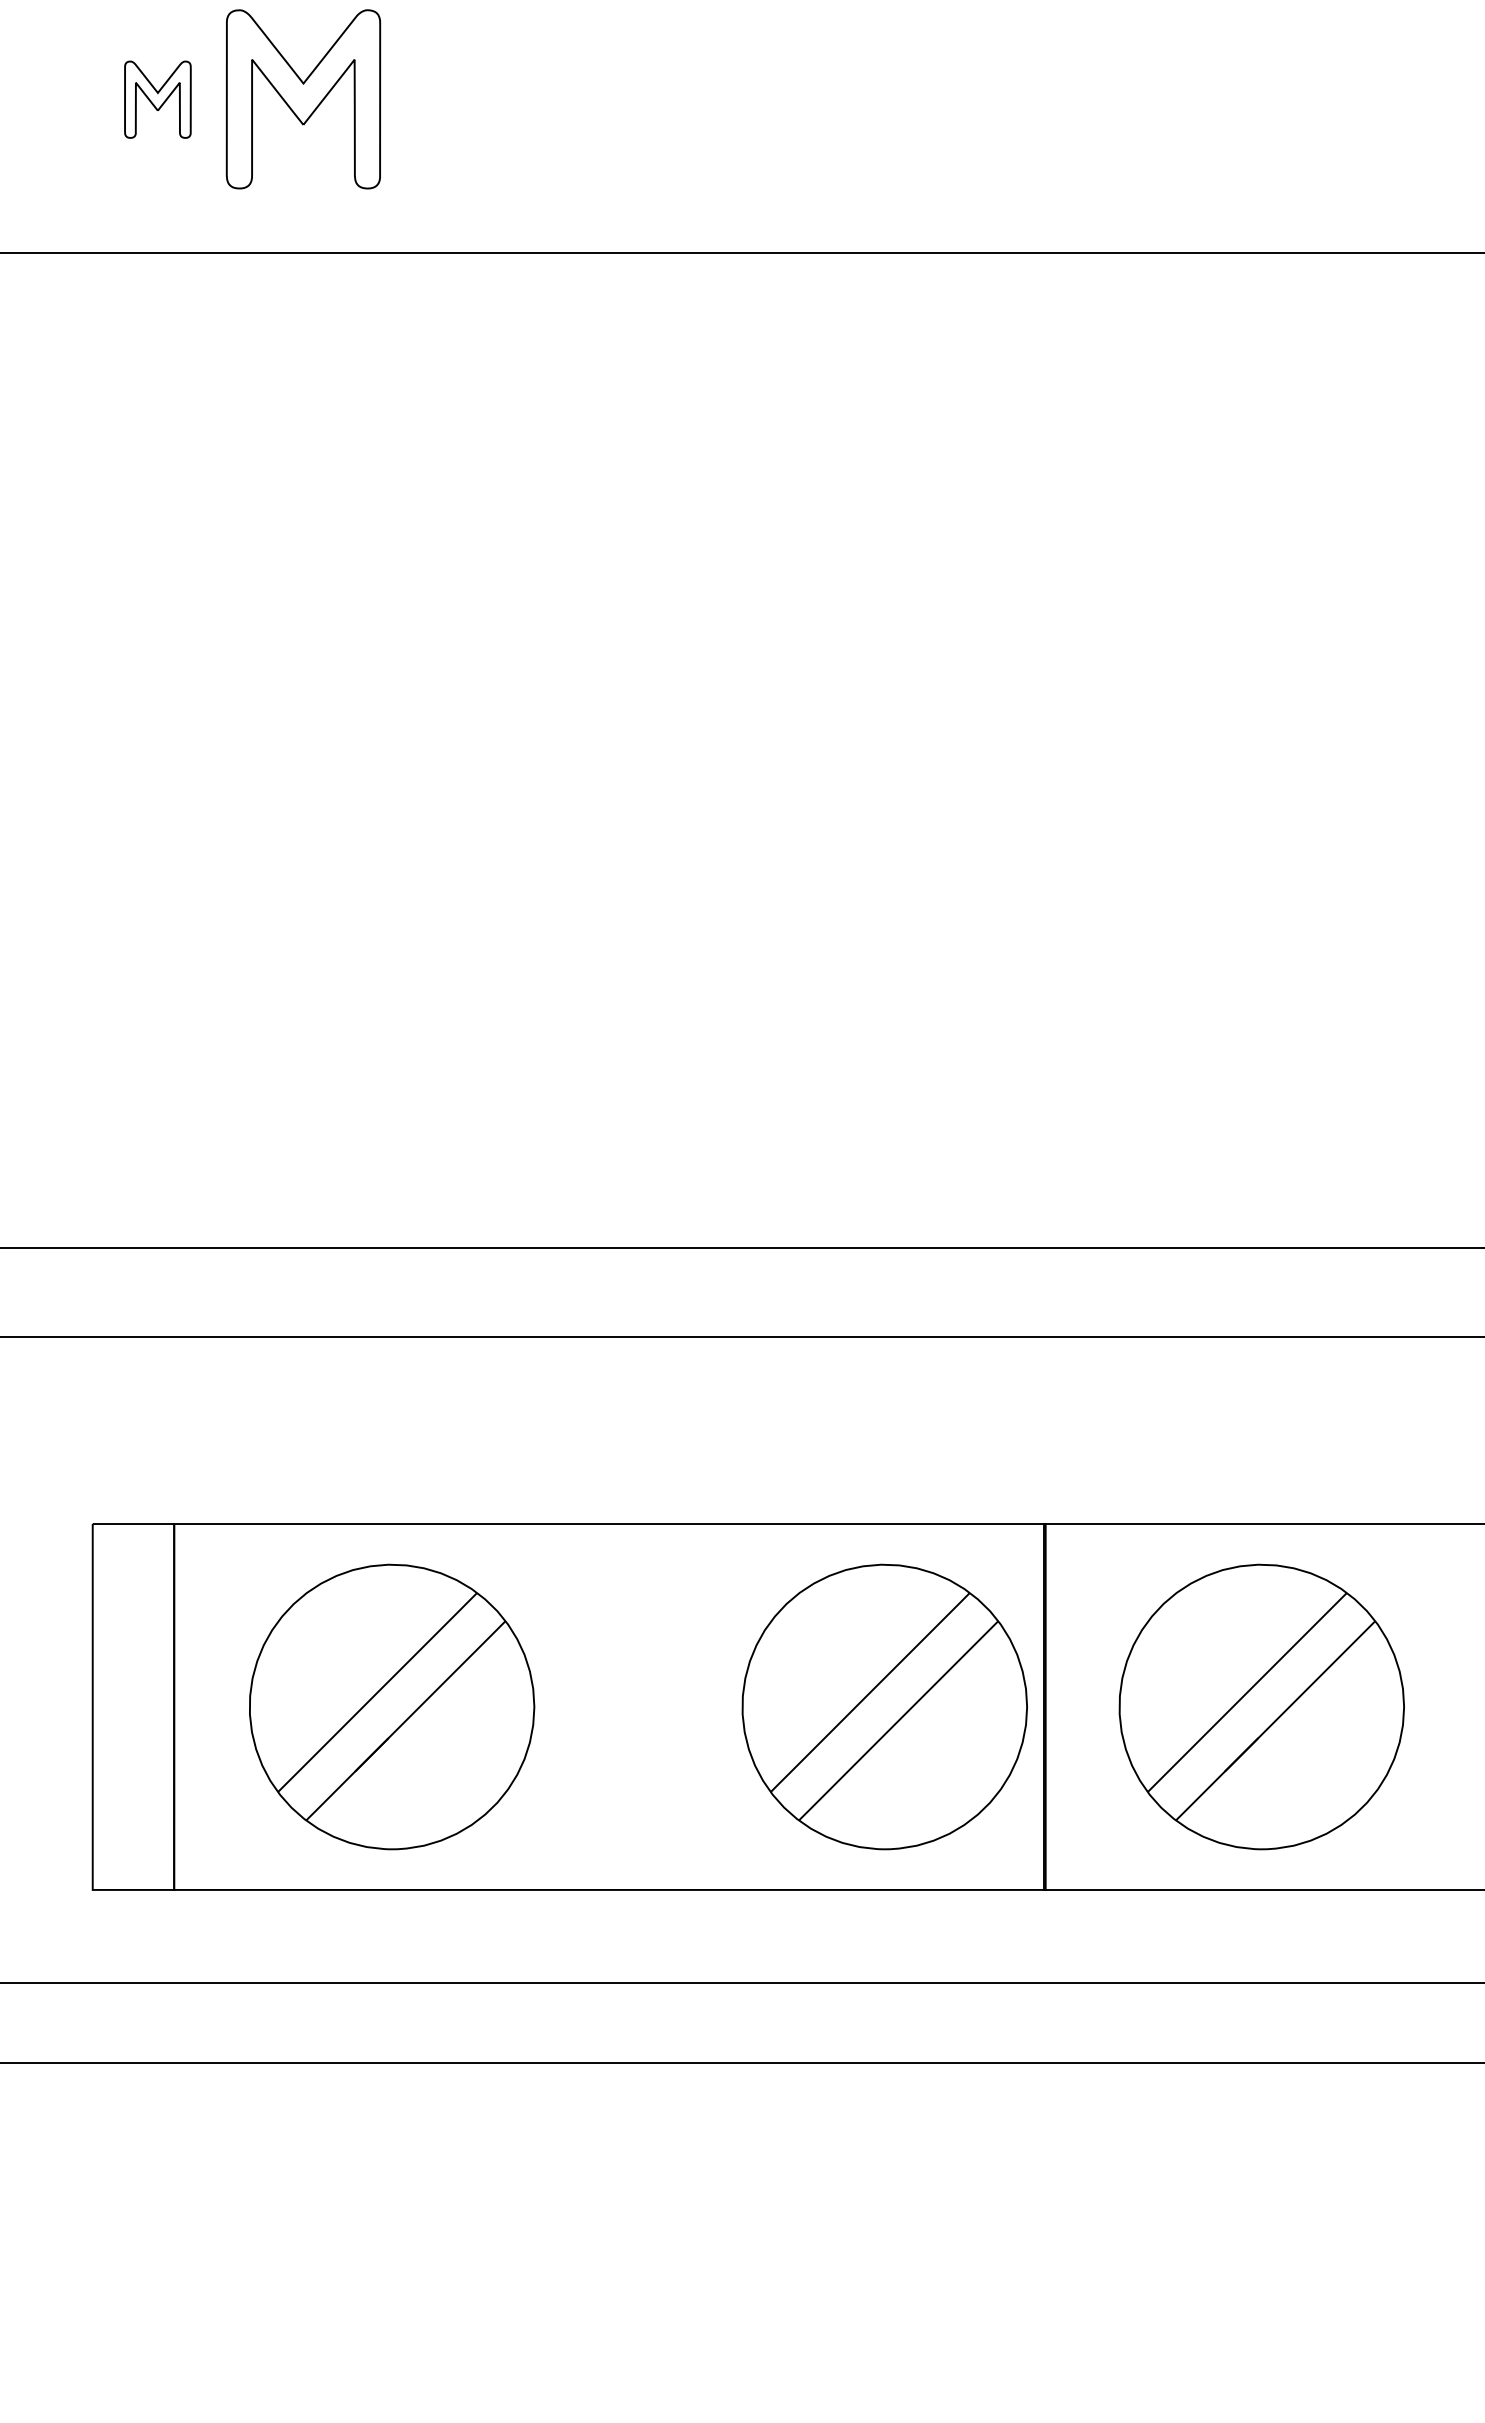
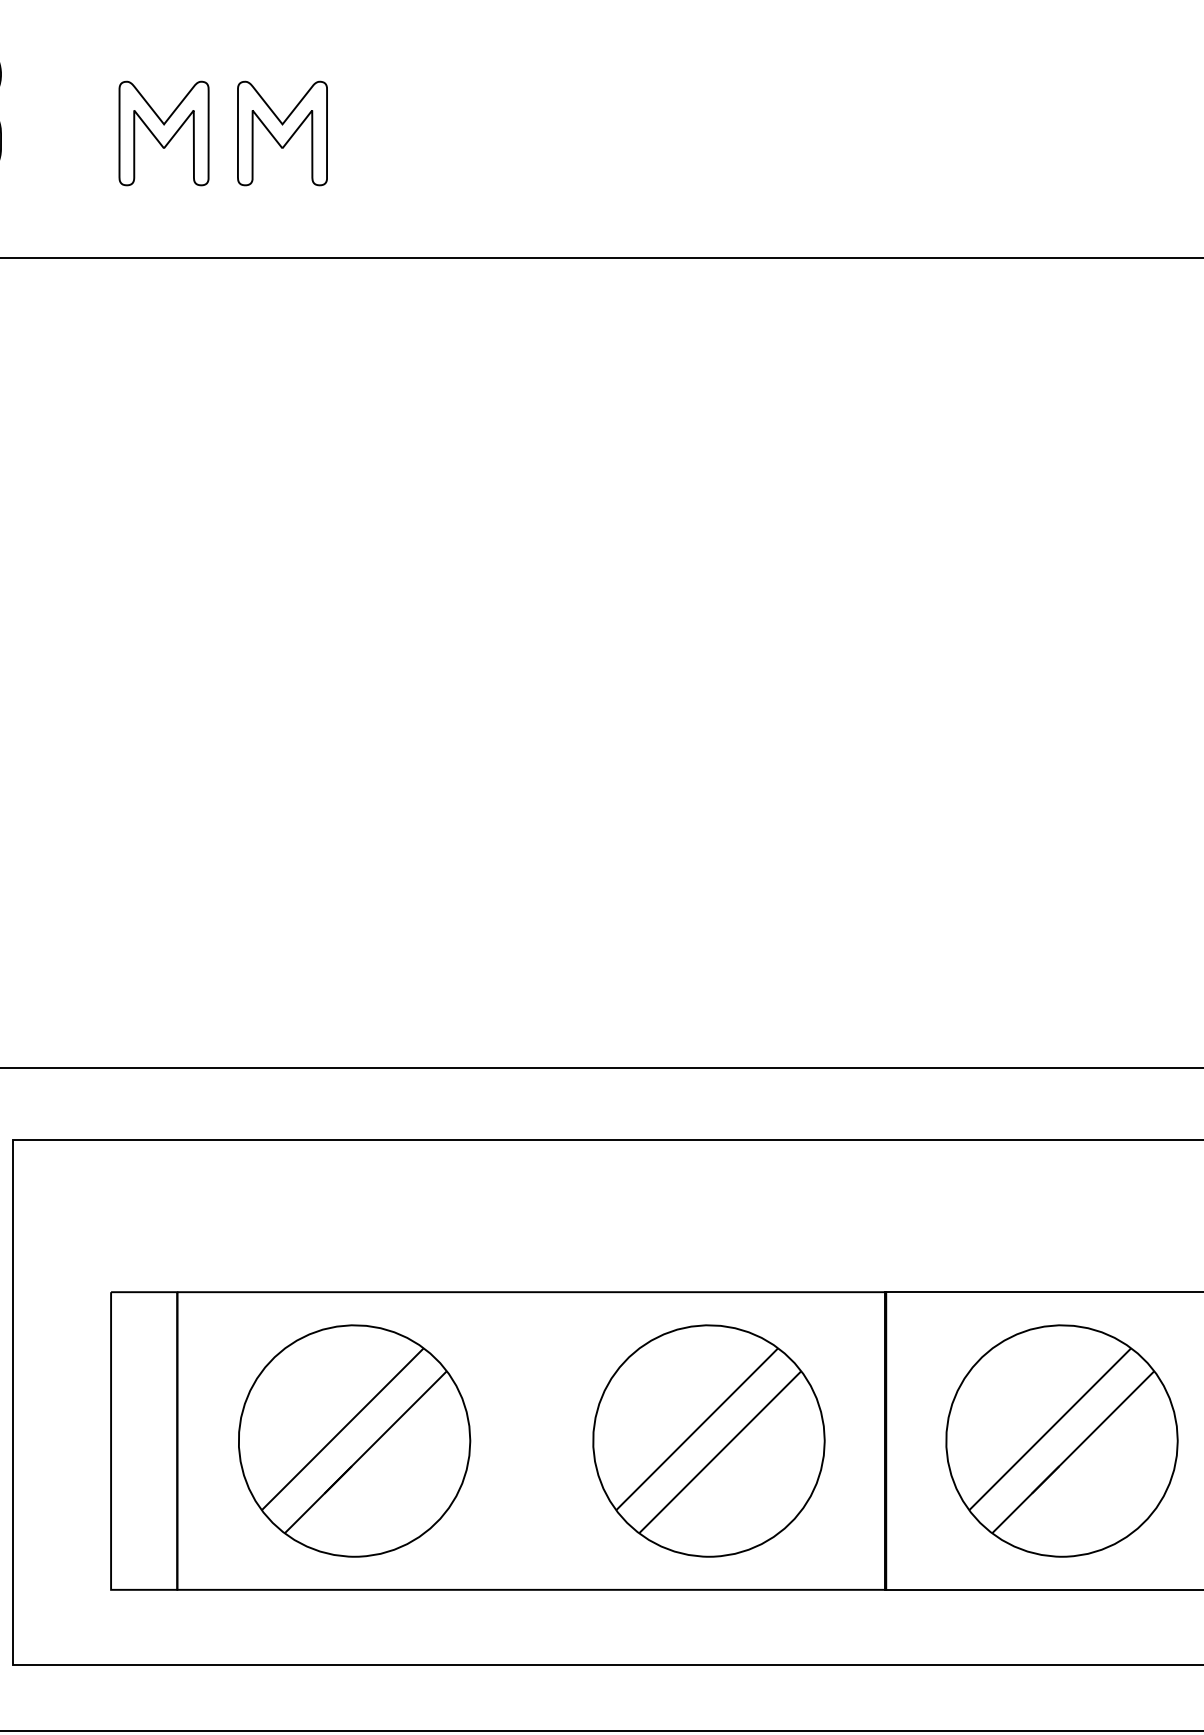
part: (157, 99) -> (163, 133), size x1.67
part: (303, 99) -> (282, 133), size x0.71
part: (884, 1706) -> (708, 1440), moved

